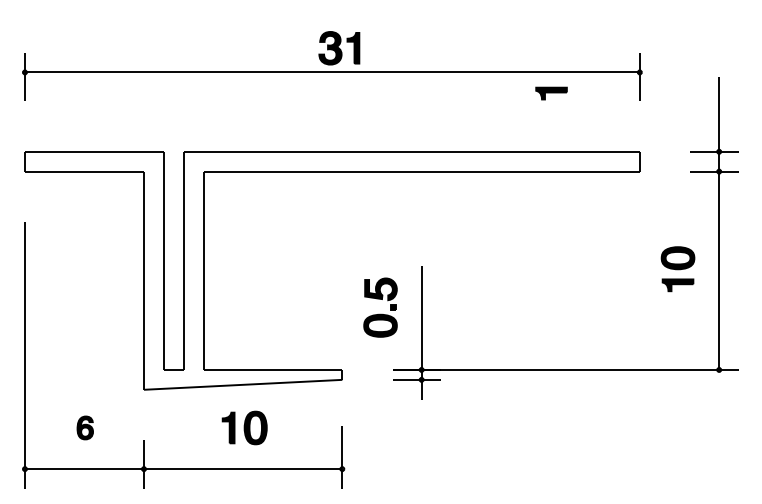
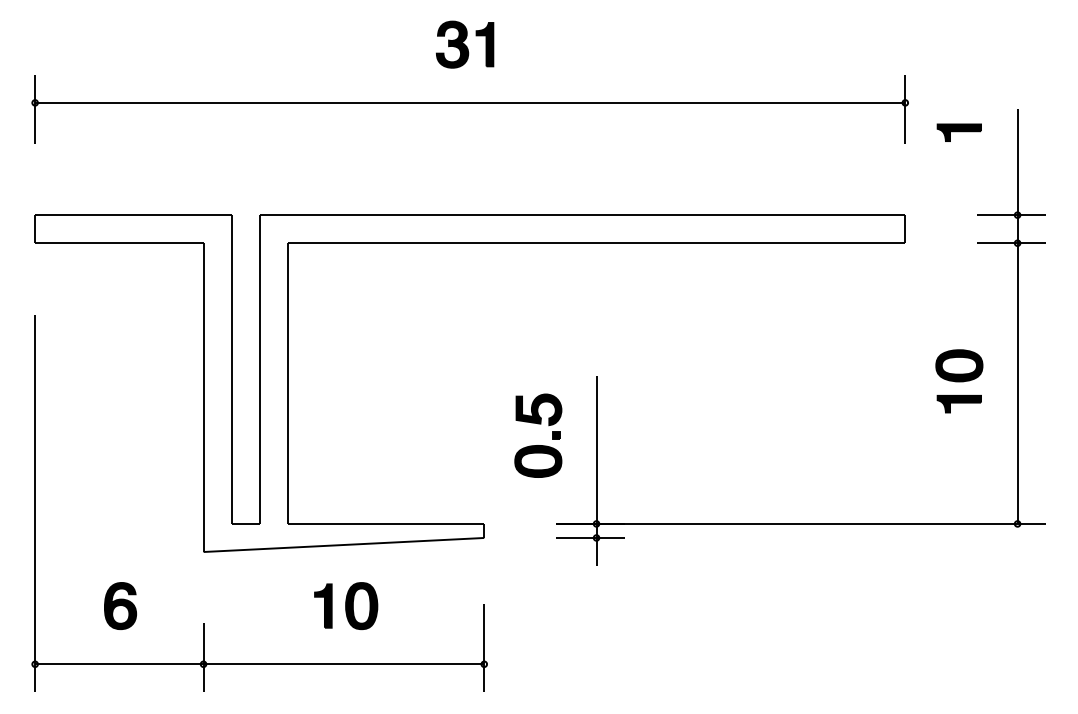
part: (339, 48) -> (465, 44), moved
part: (550, 93) -> (958, 132), moved
part: (85, 427) -> (120, 605), size x1.43

